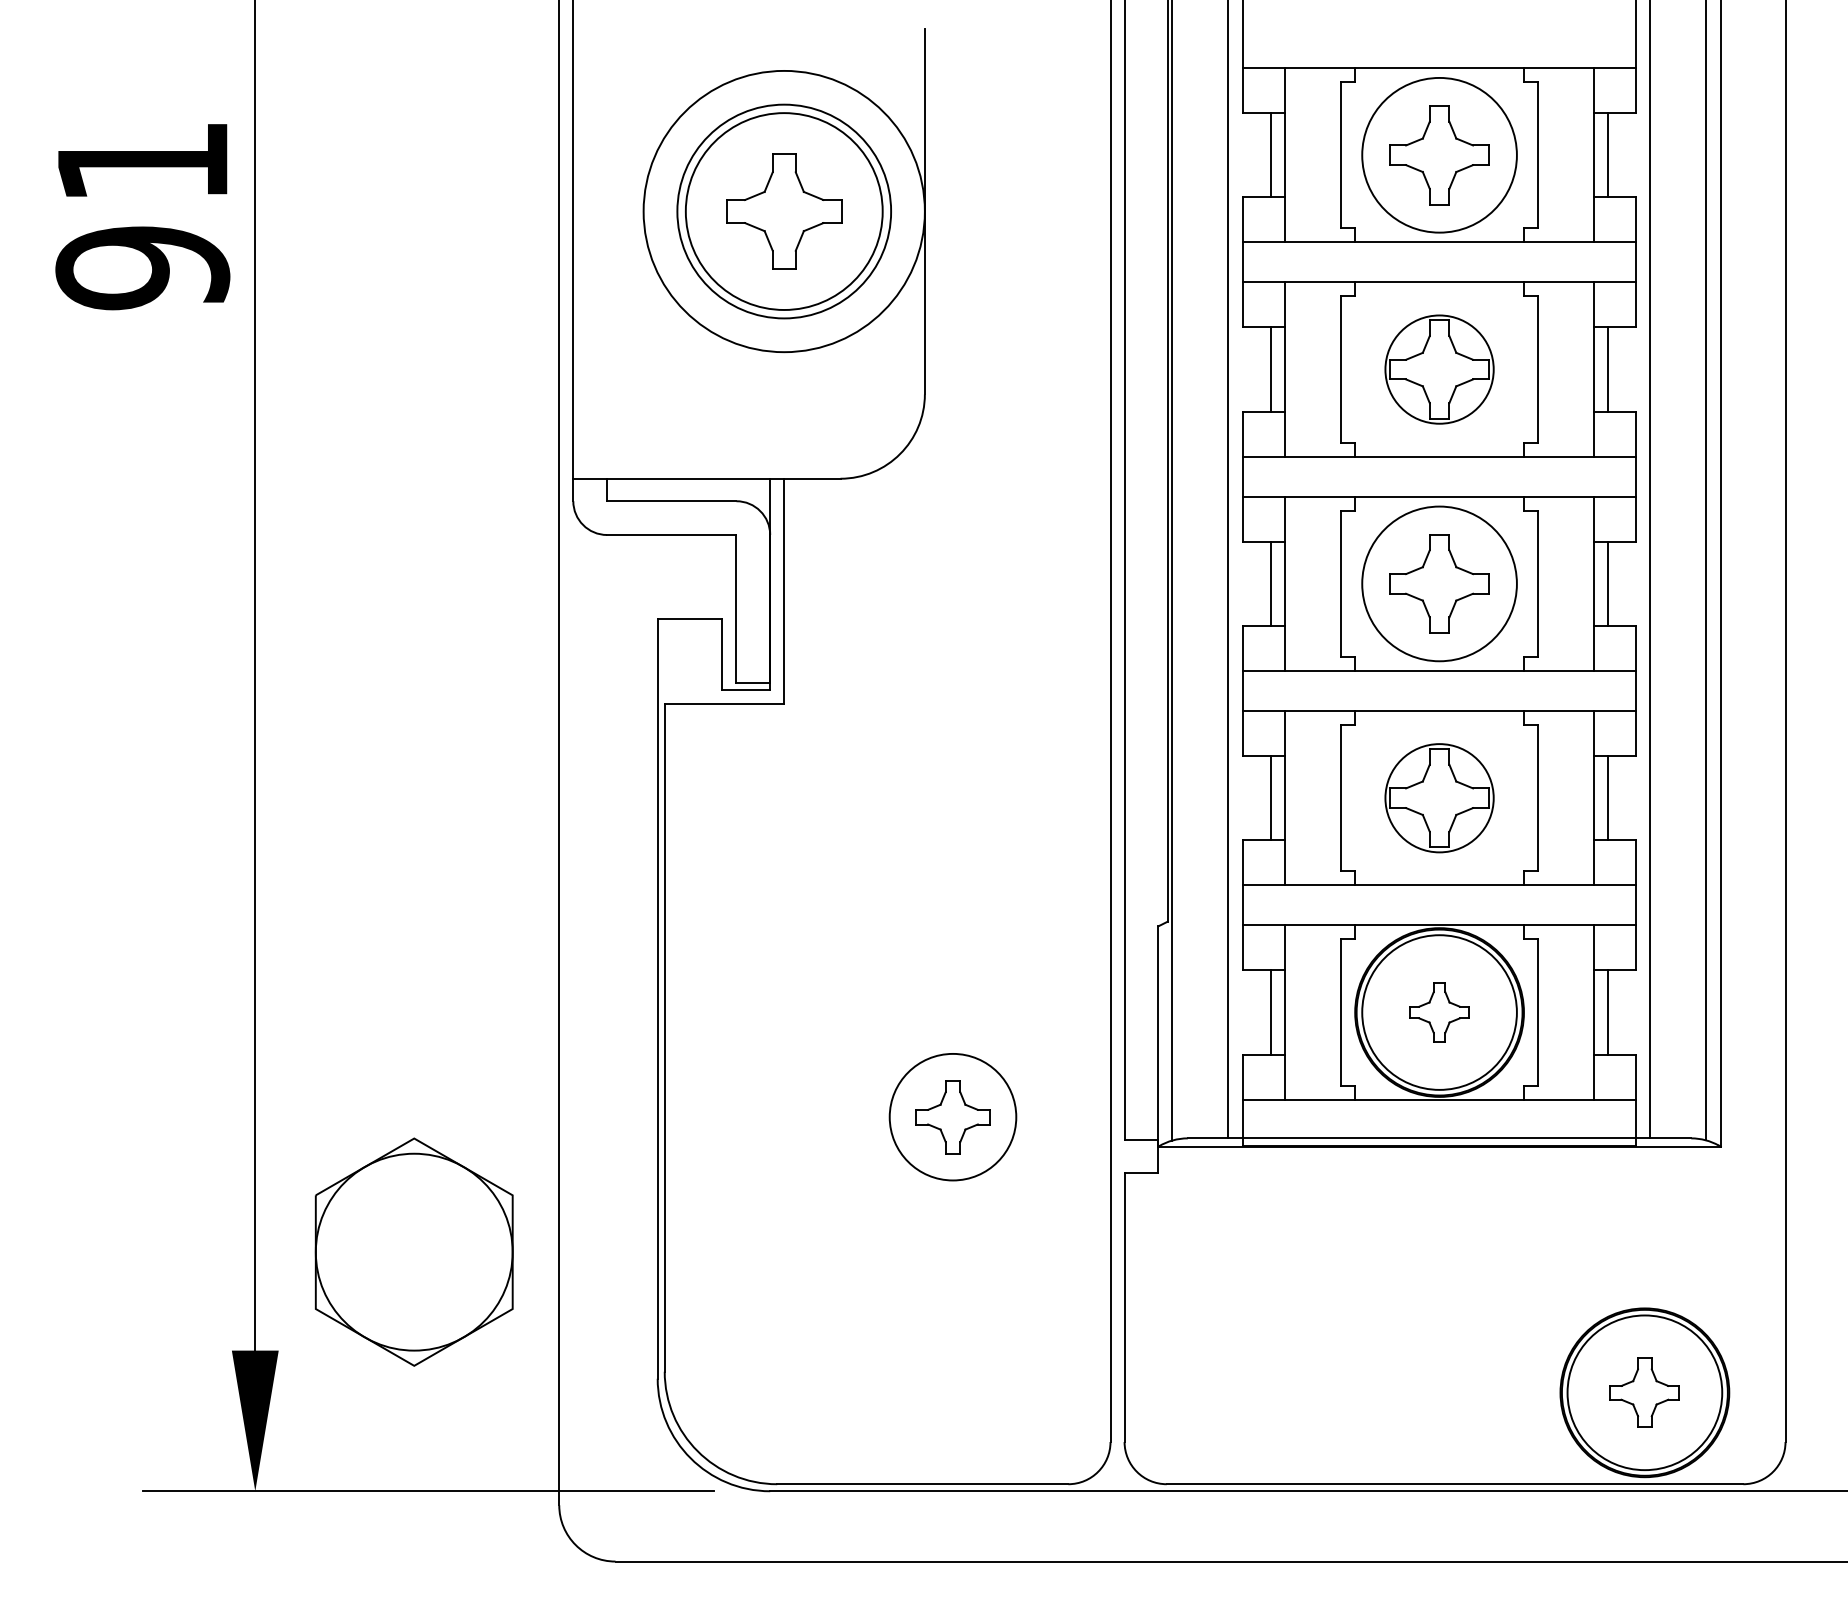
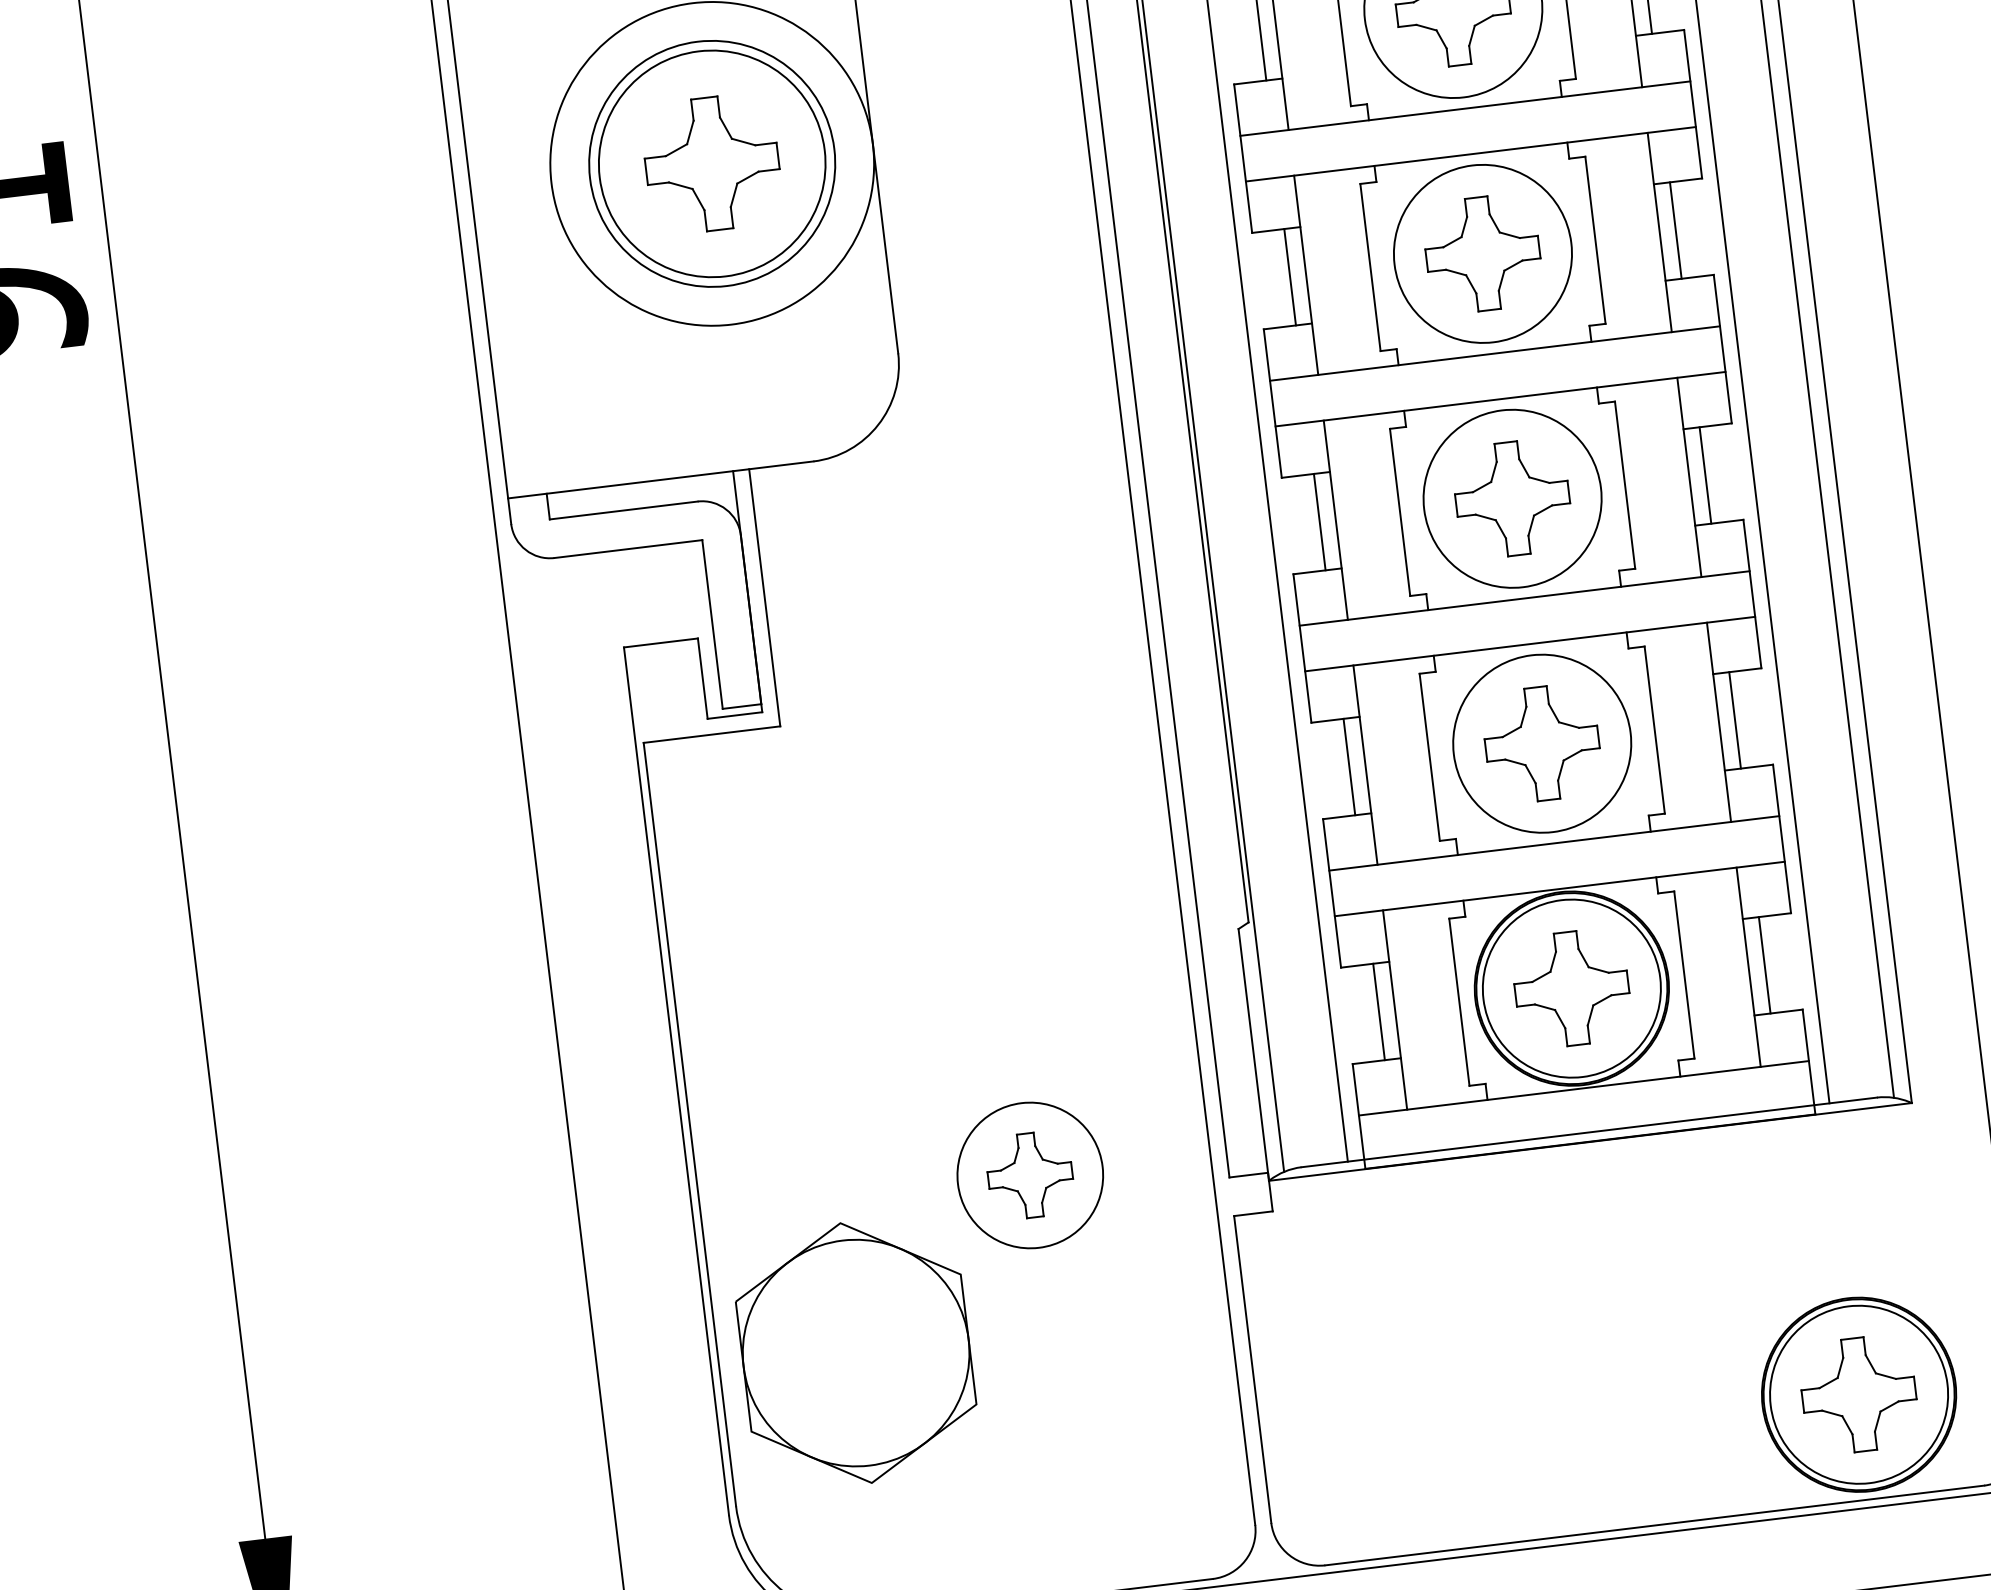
circle: (1439, 369) -> (1482, 253), size x1.43
circle: (1439, 797) -> (1542, 742), size x1.43
part: (1439, 1012) -> (1571, 988), size x1.67
part: (413, 1251) -> (855, 1352), moved
part: (1644, 1392) -> (1858, 1394), size x1.43

